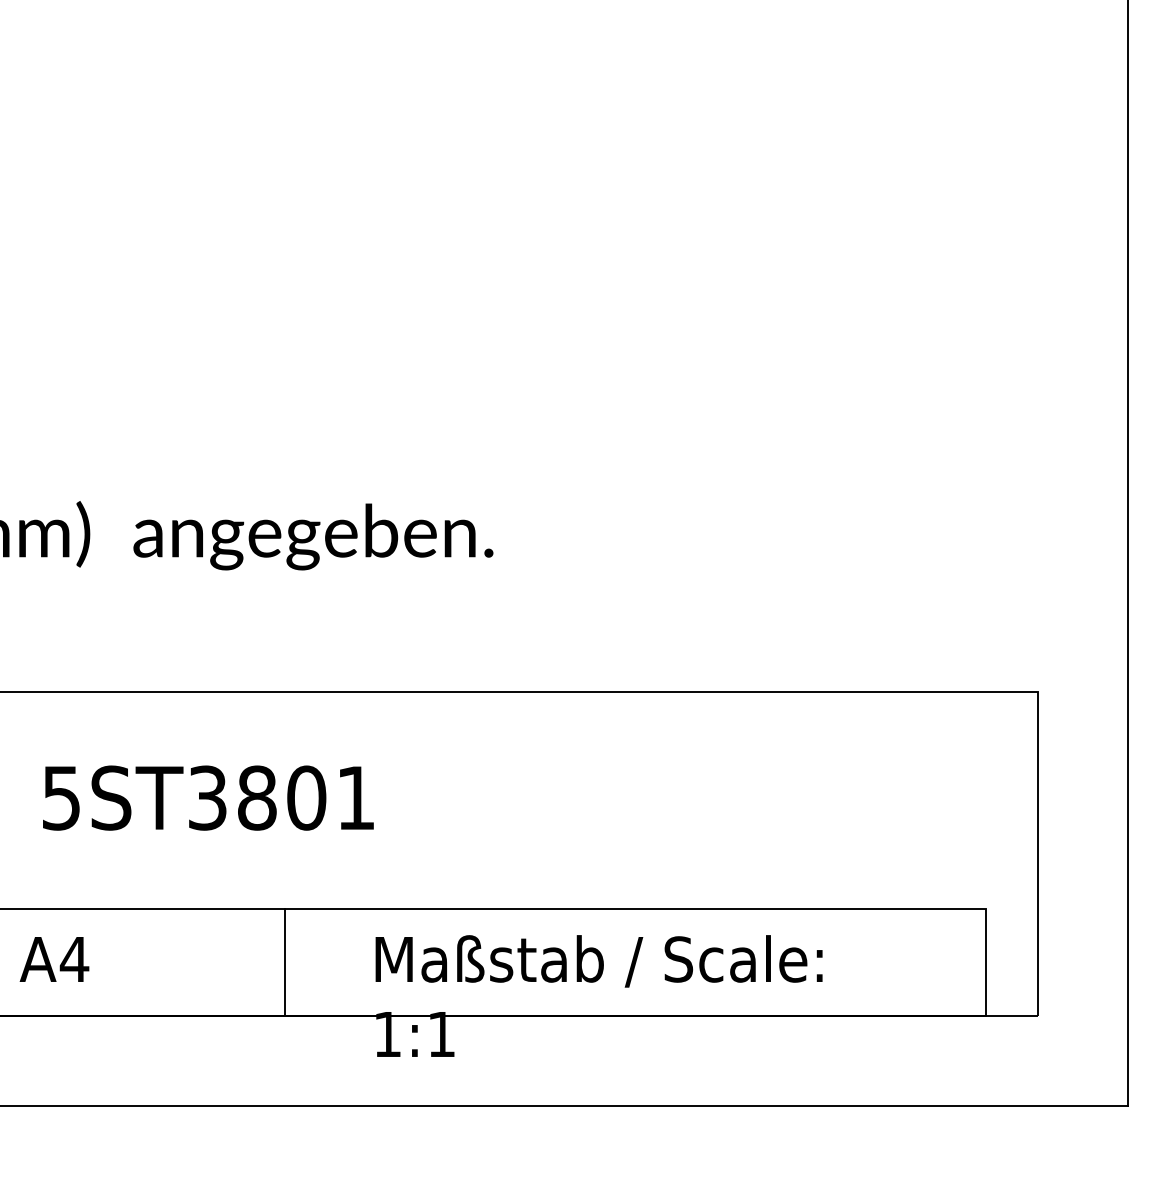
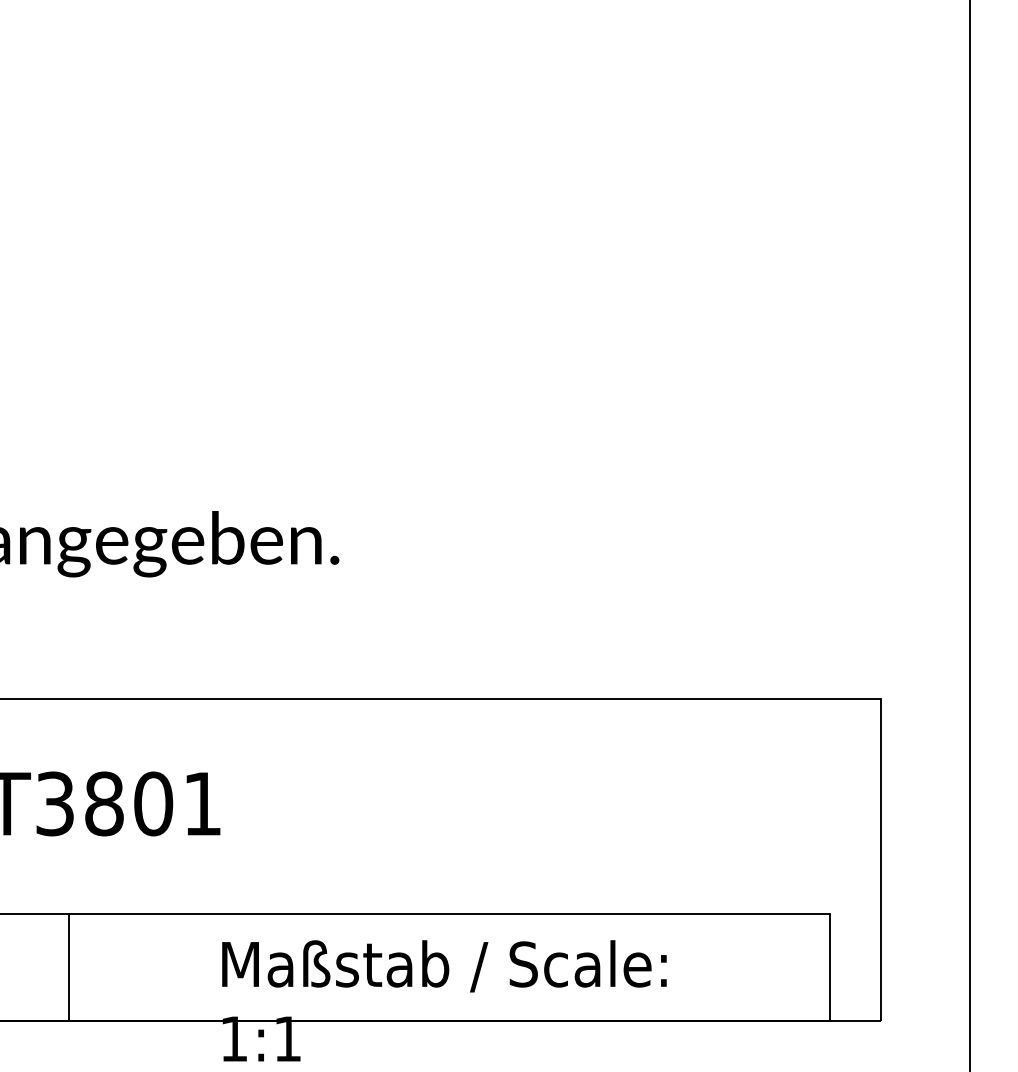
line: (284, 962) -> (68, 967), moved

